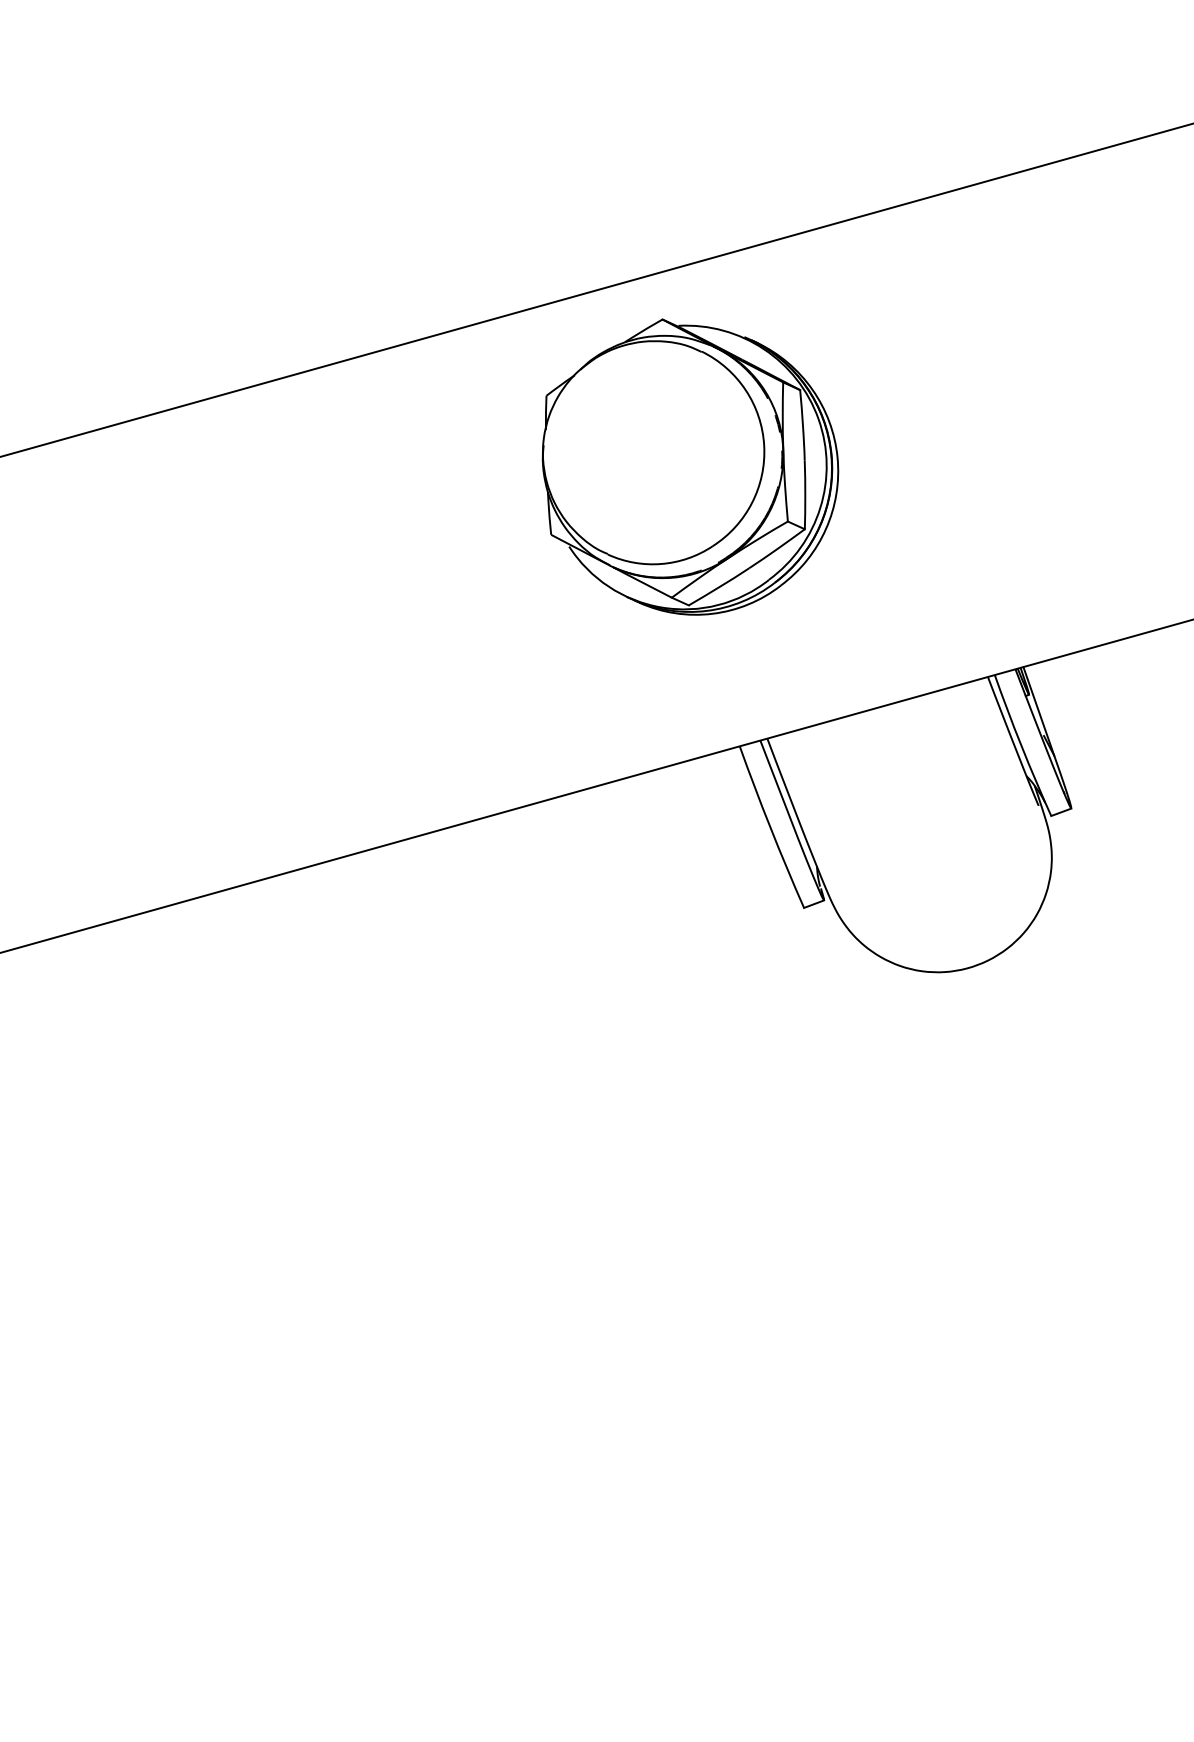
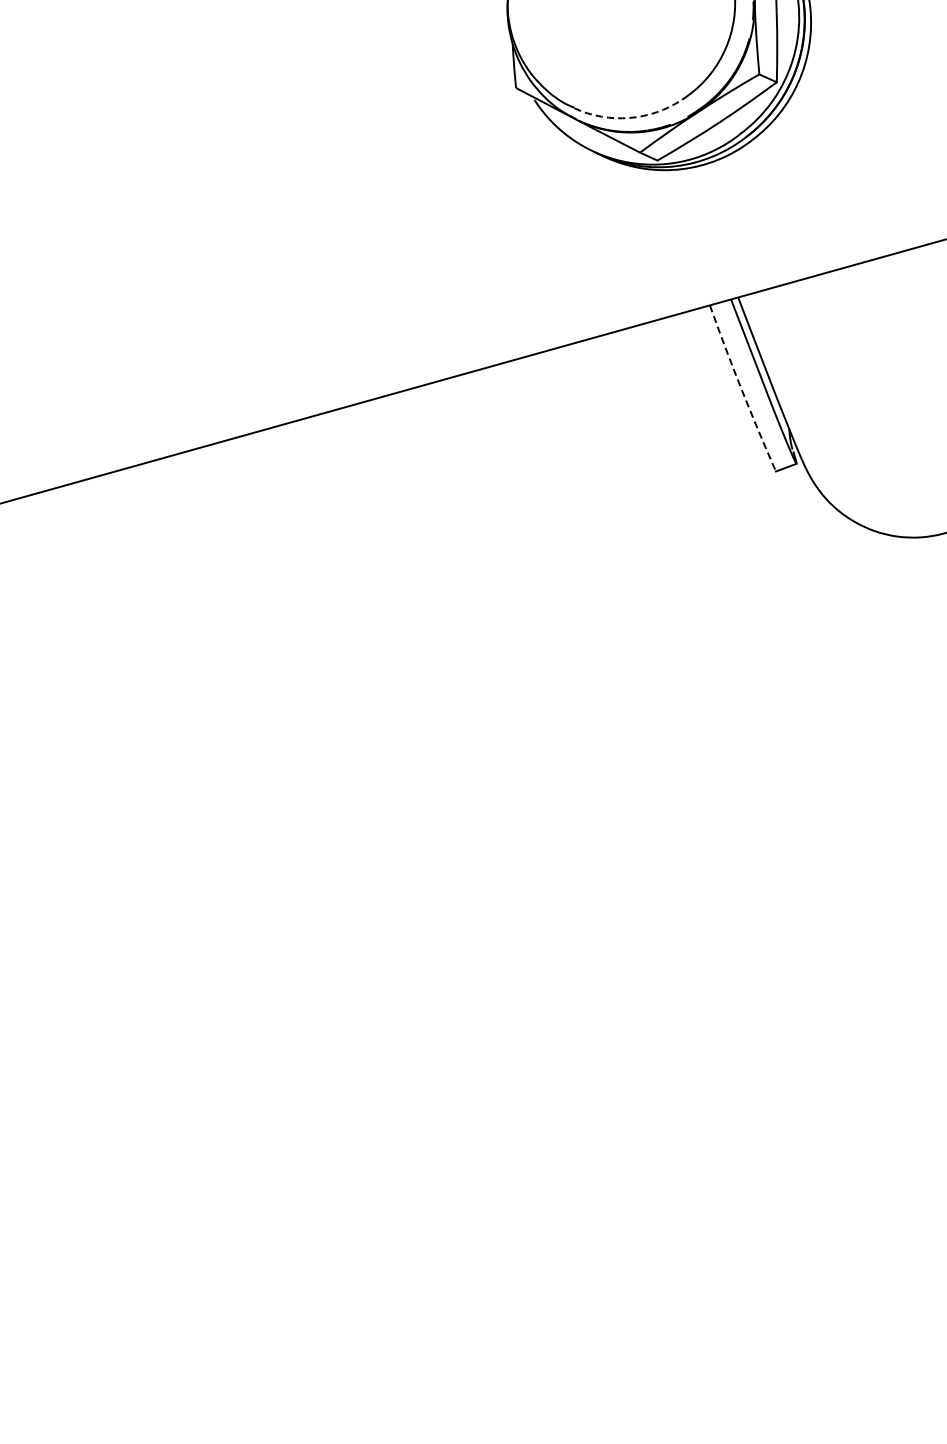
arc: (661, 564) -> (629, 118), solid -> dashed
arc: (770, 827) -> (741, 388), solid -> dashed

